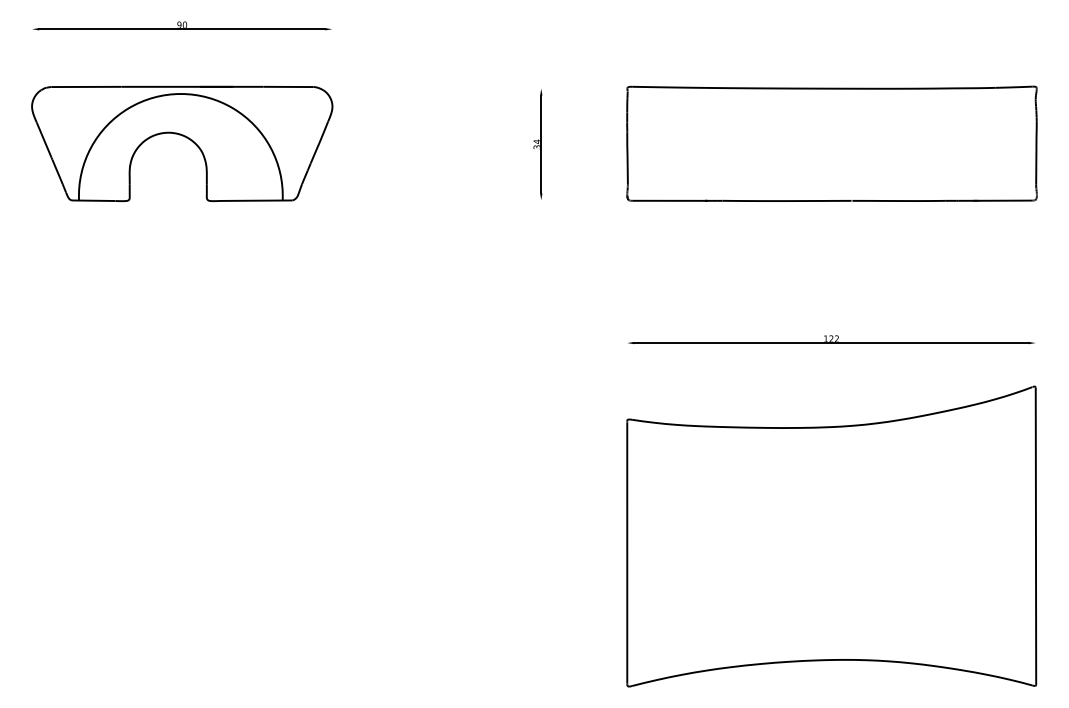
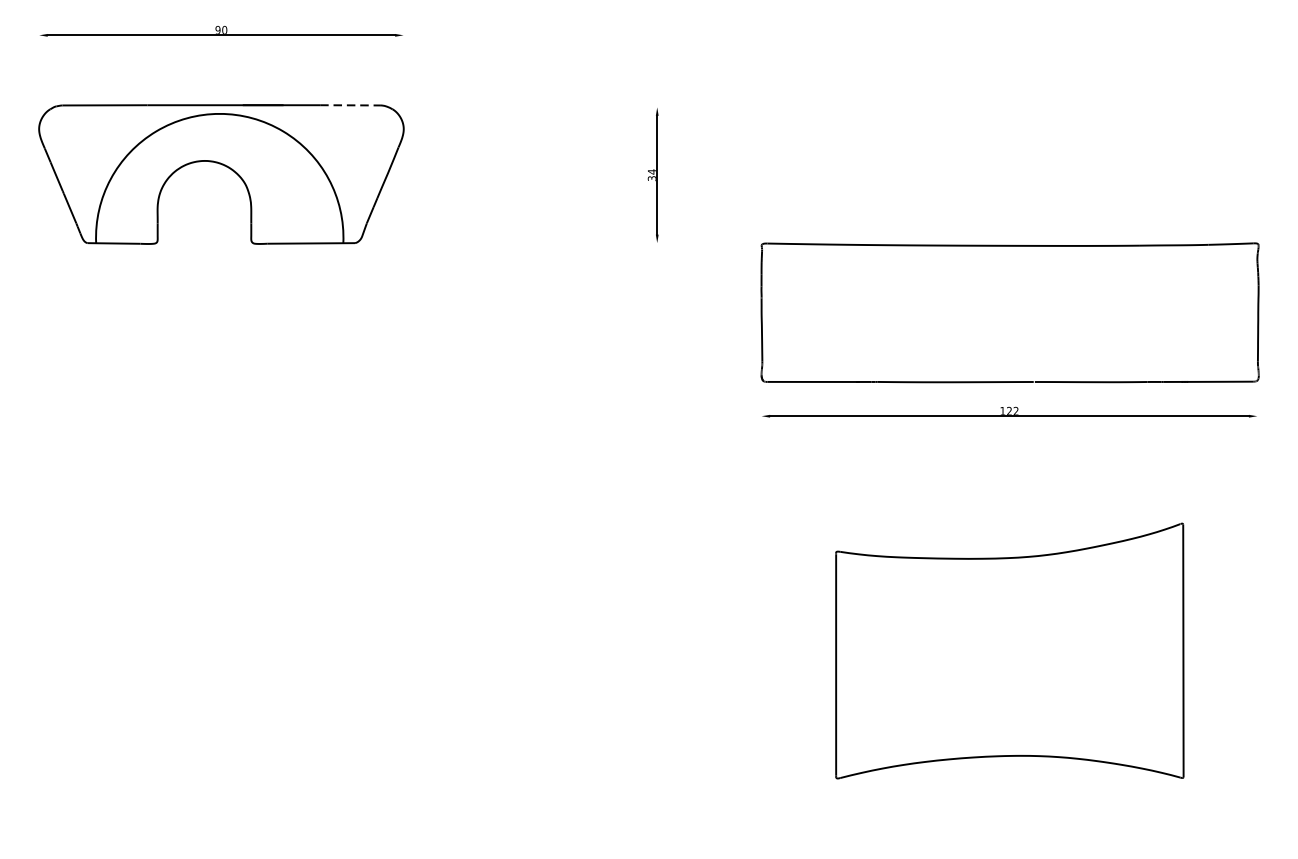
line: (289, 86) -> (351, 104), solid -> dashed
part: (831, 143) -> (1009, 312), moved
part: (831, 536) -> (1009, 651), size x0.7

